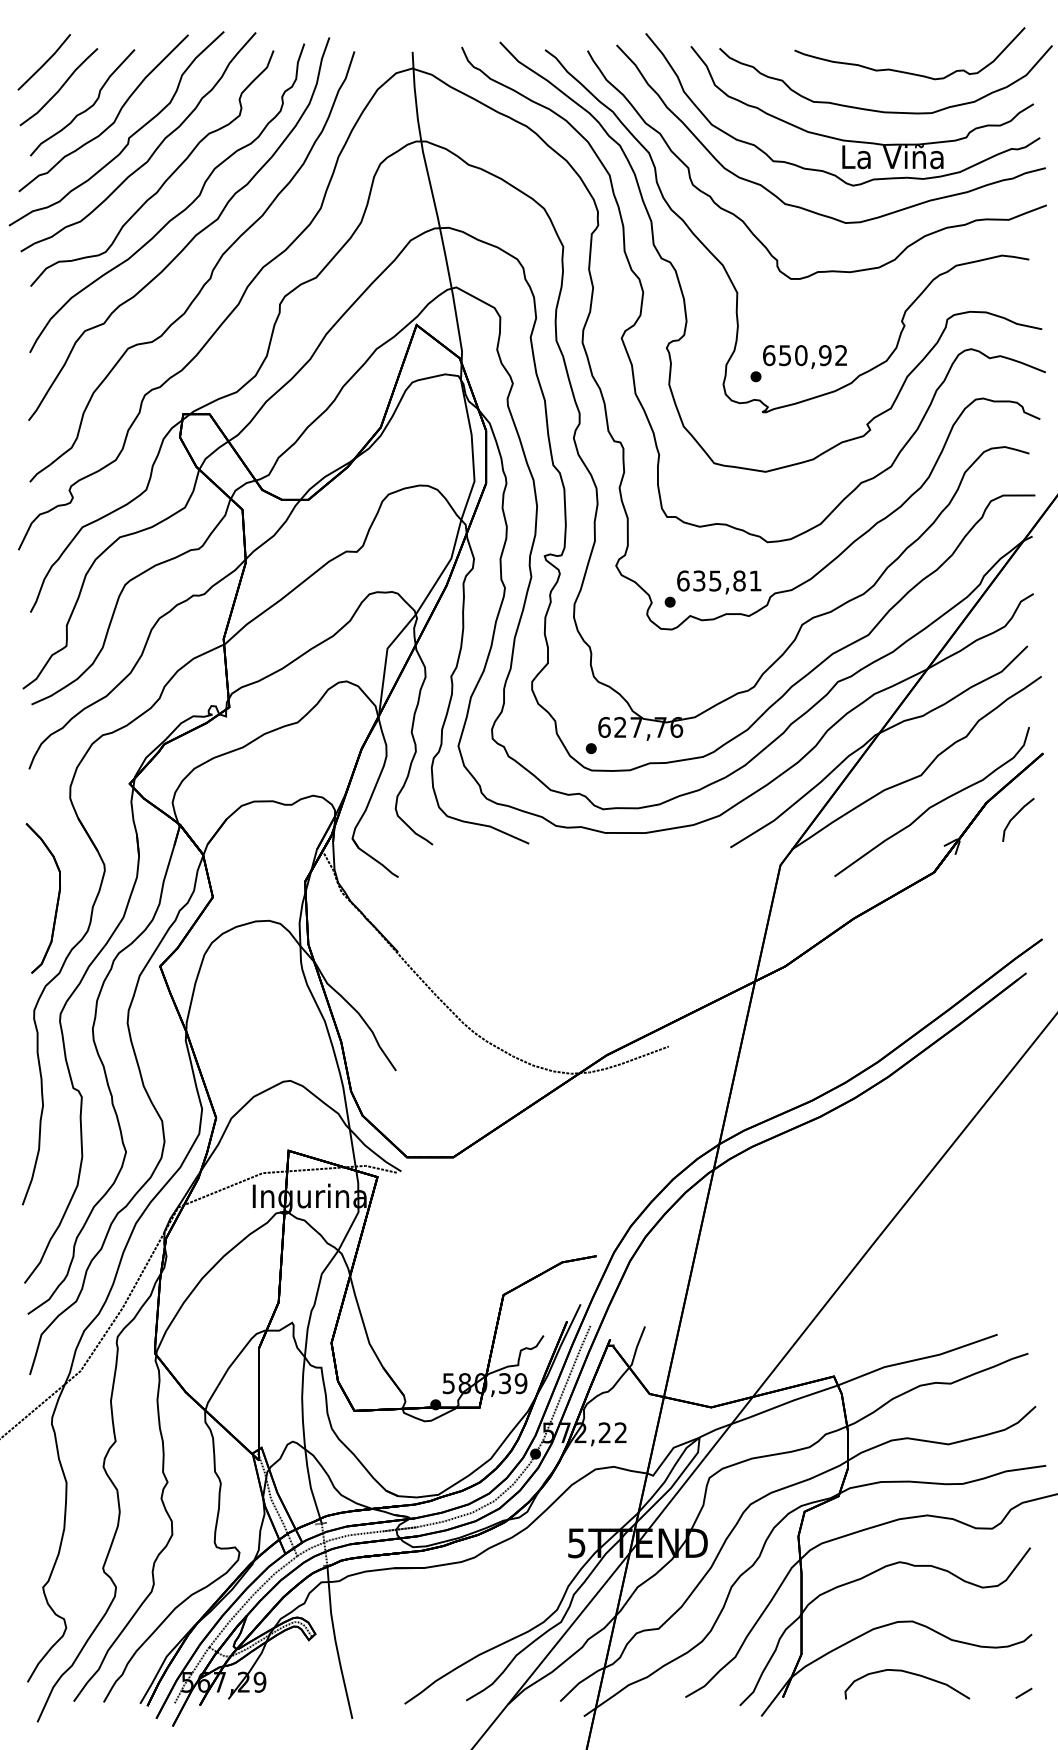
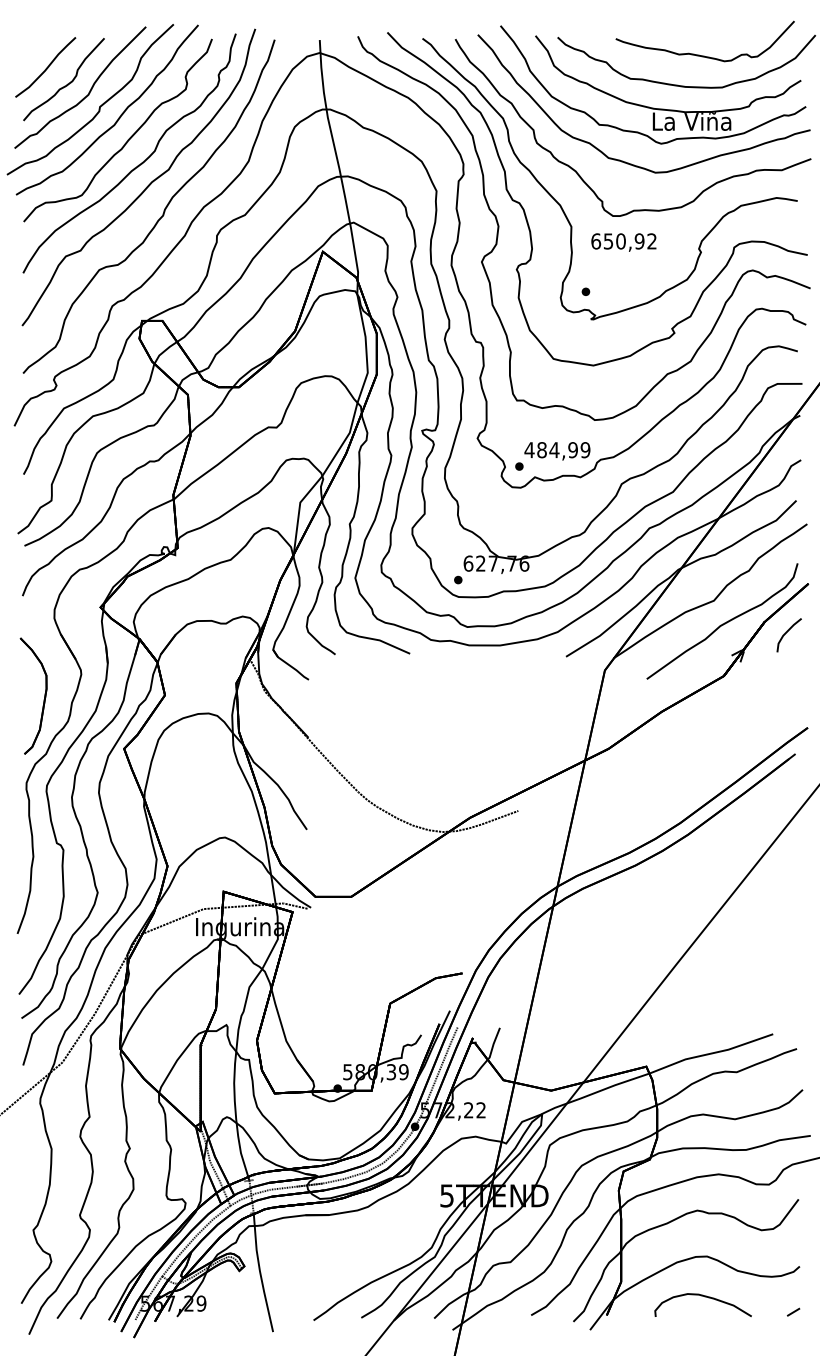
part: (44, 62) -> (34, 48), removed
text: (804, 356) -> (623, 242), moved
text: (719, 581) -> (557, 450), 635,81 -> 484,99

